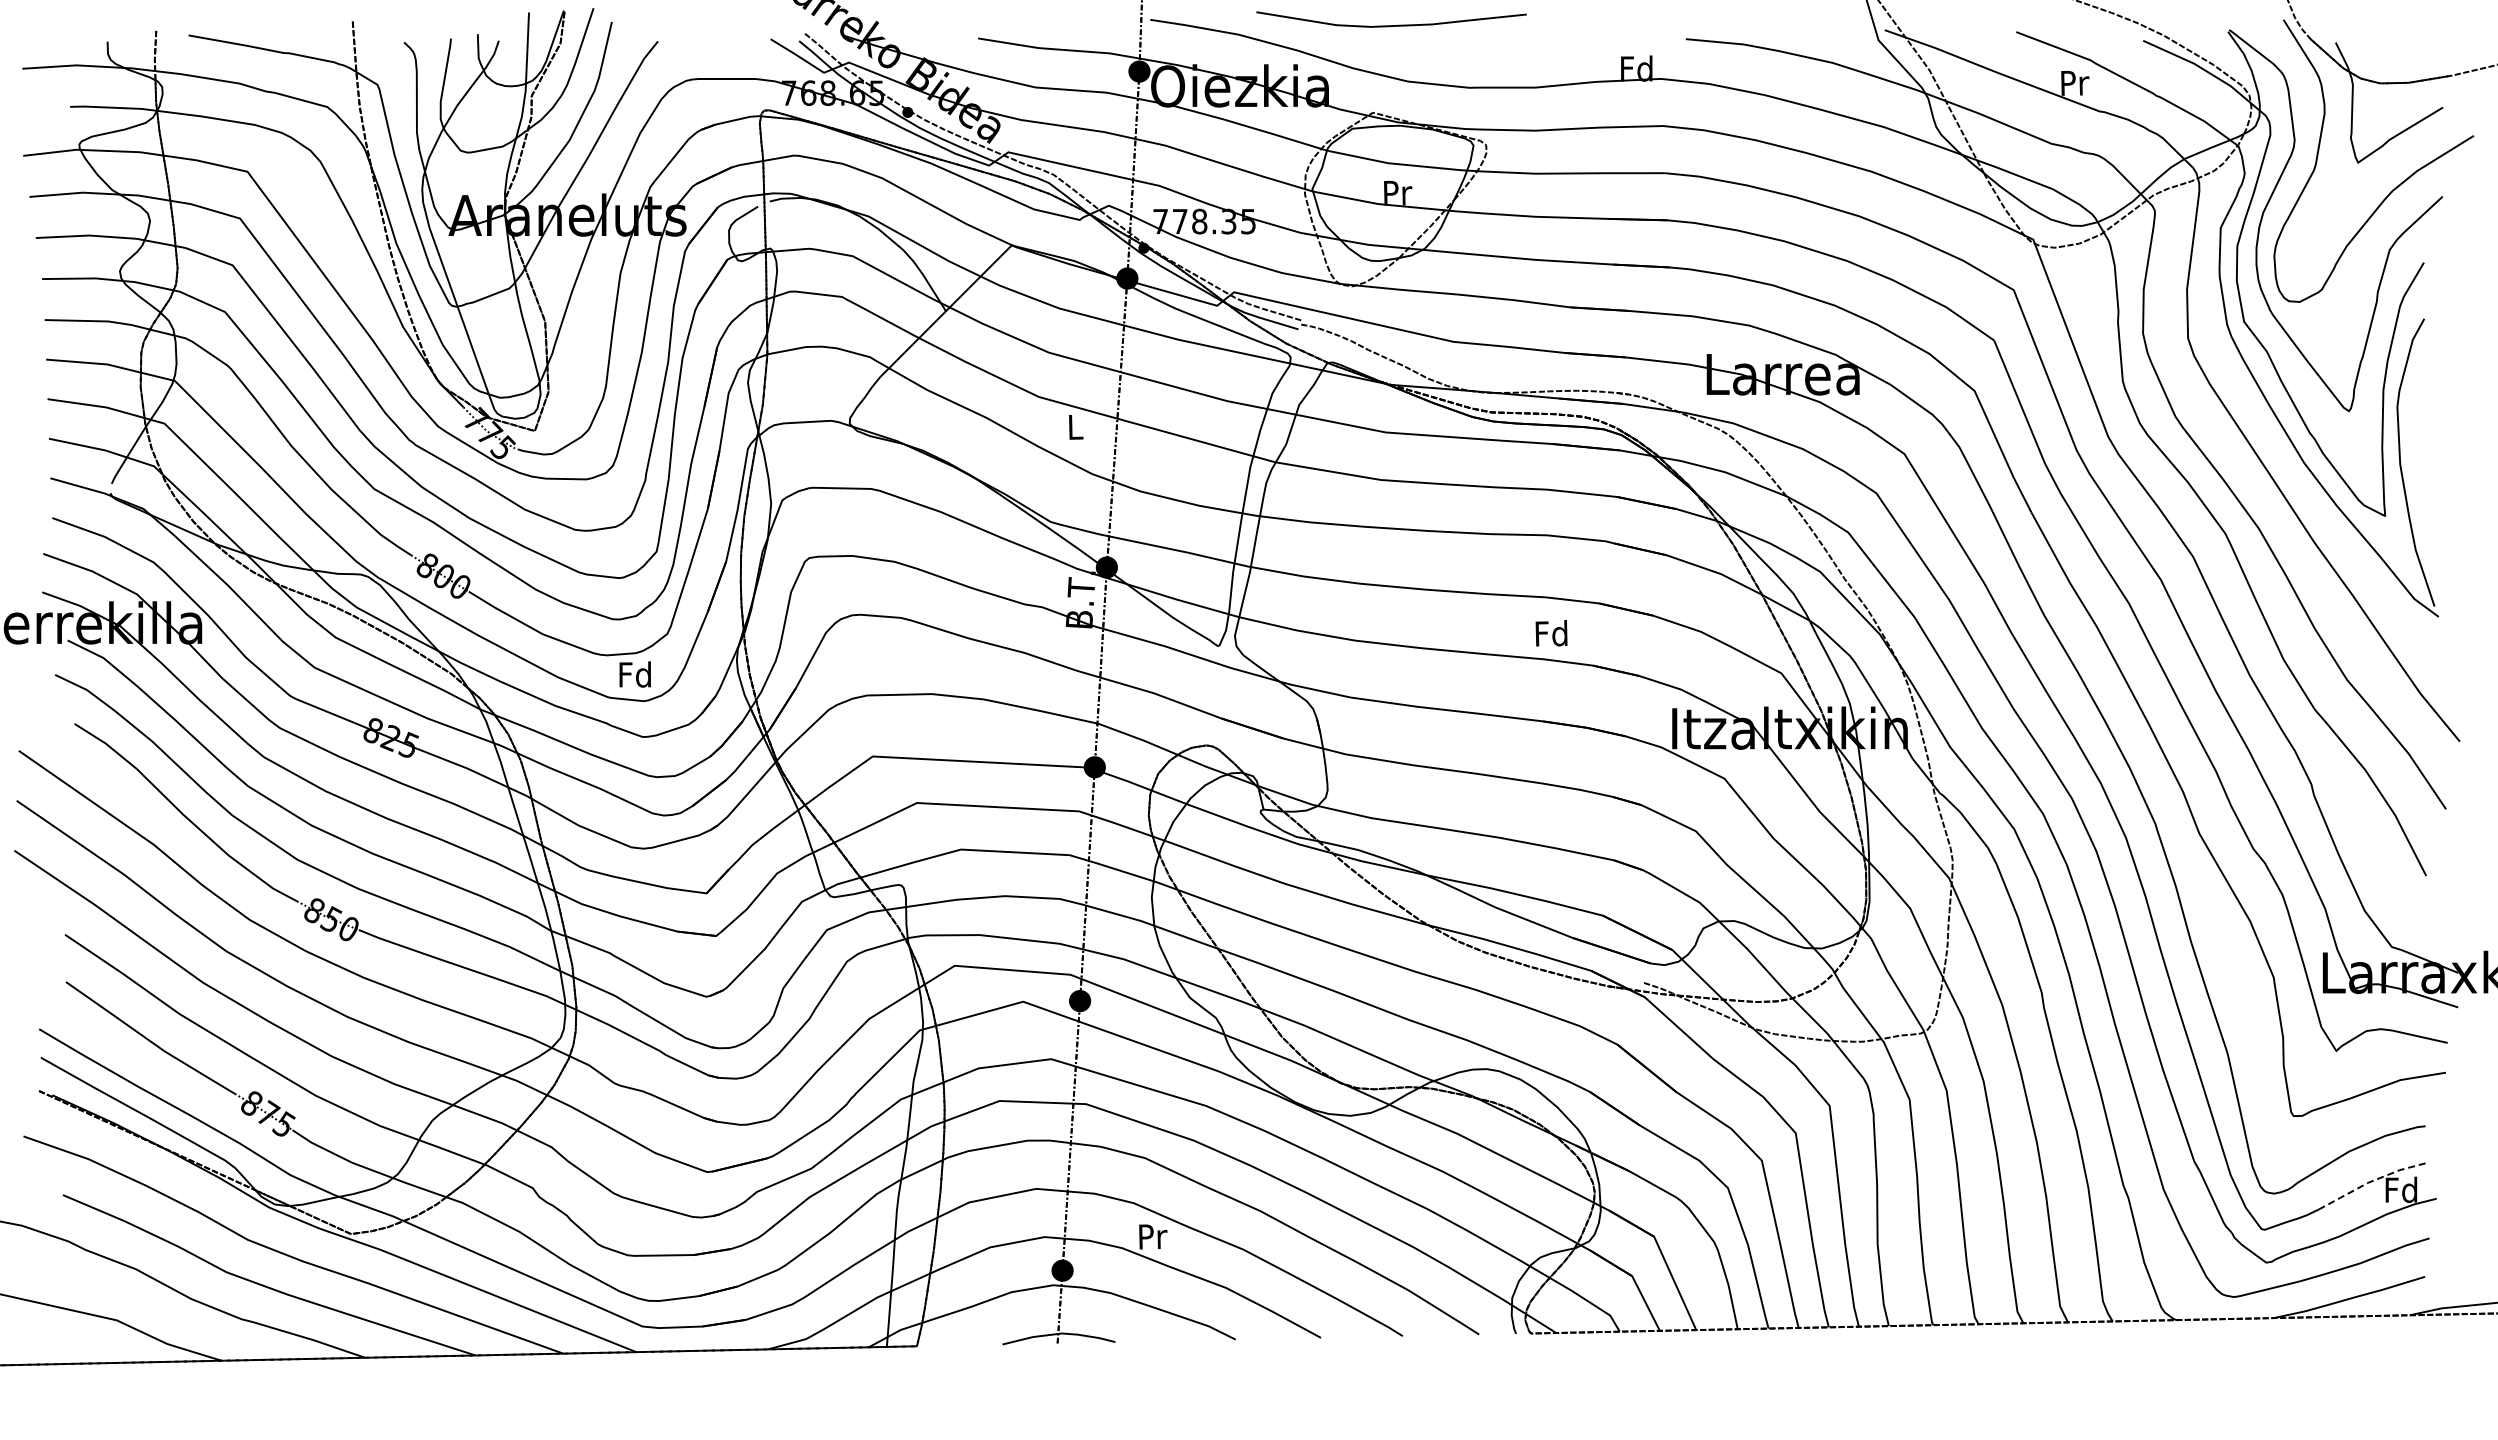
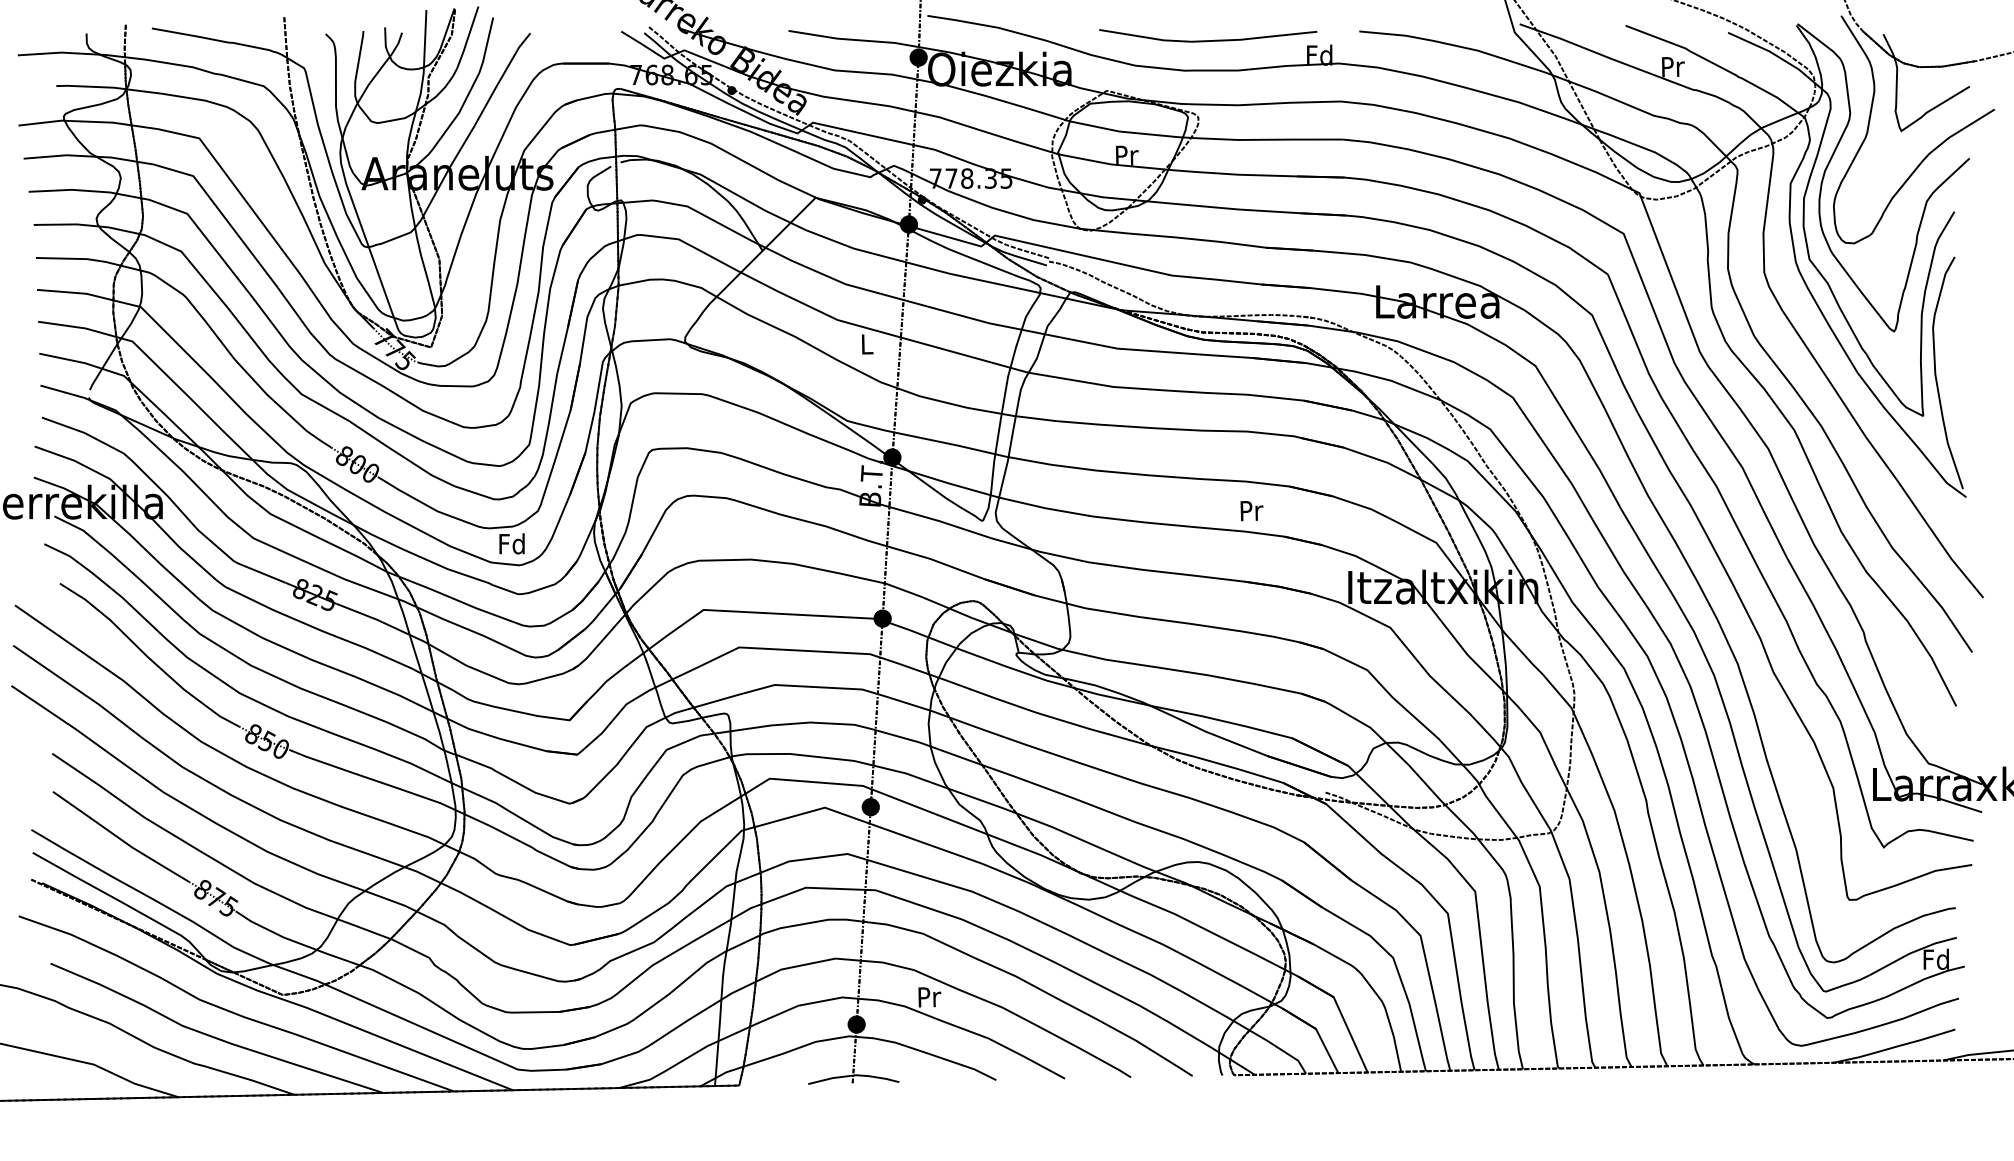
curve: (1391, 25) -> (1208, 40), moved
text: (1551, 633) -> (1250, 510), Fd -> Pr
line: (2370, 1181) -> (1911, 952), dashed -> solid

